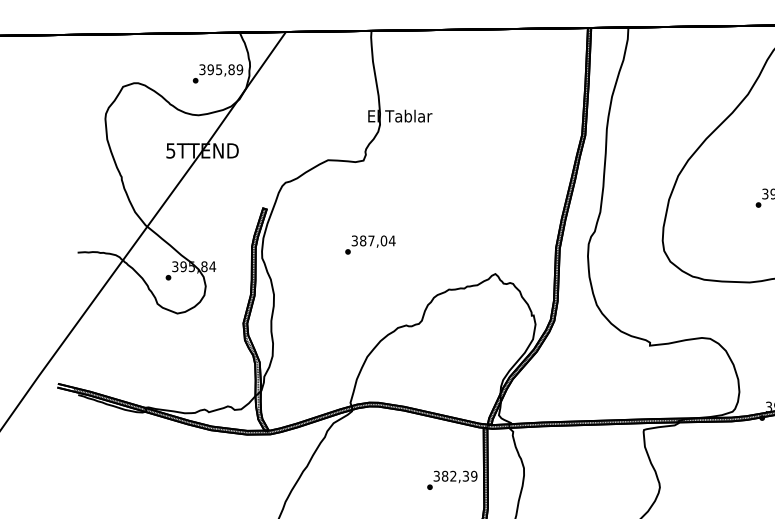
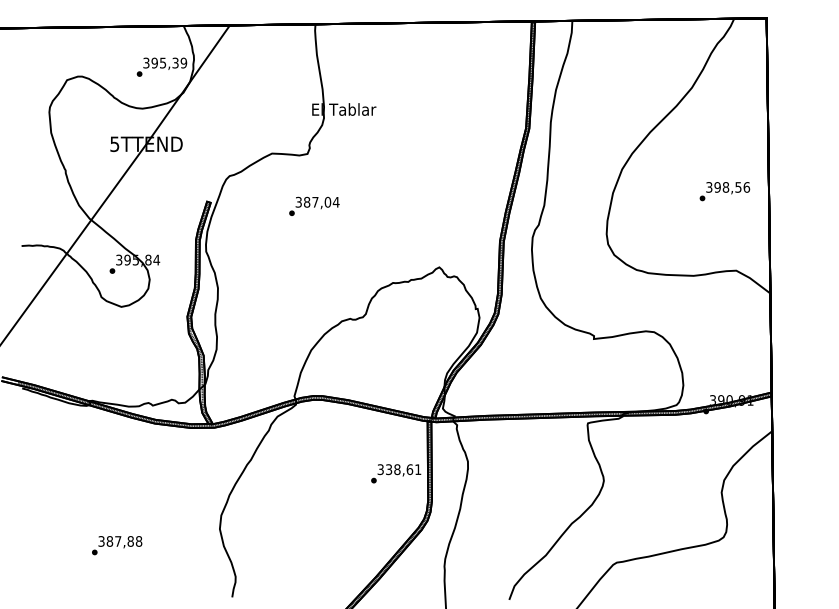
text: (231, 69) -> (175, 62), 395,89 -> 395,39
text: (370, 244) -> (314, 205), moved
text: (459, 476) -> (403, 469), 382,39 -> 338,61

